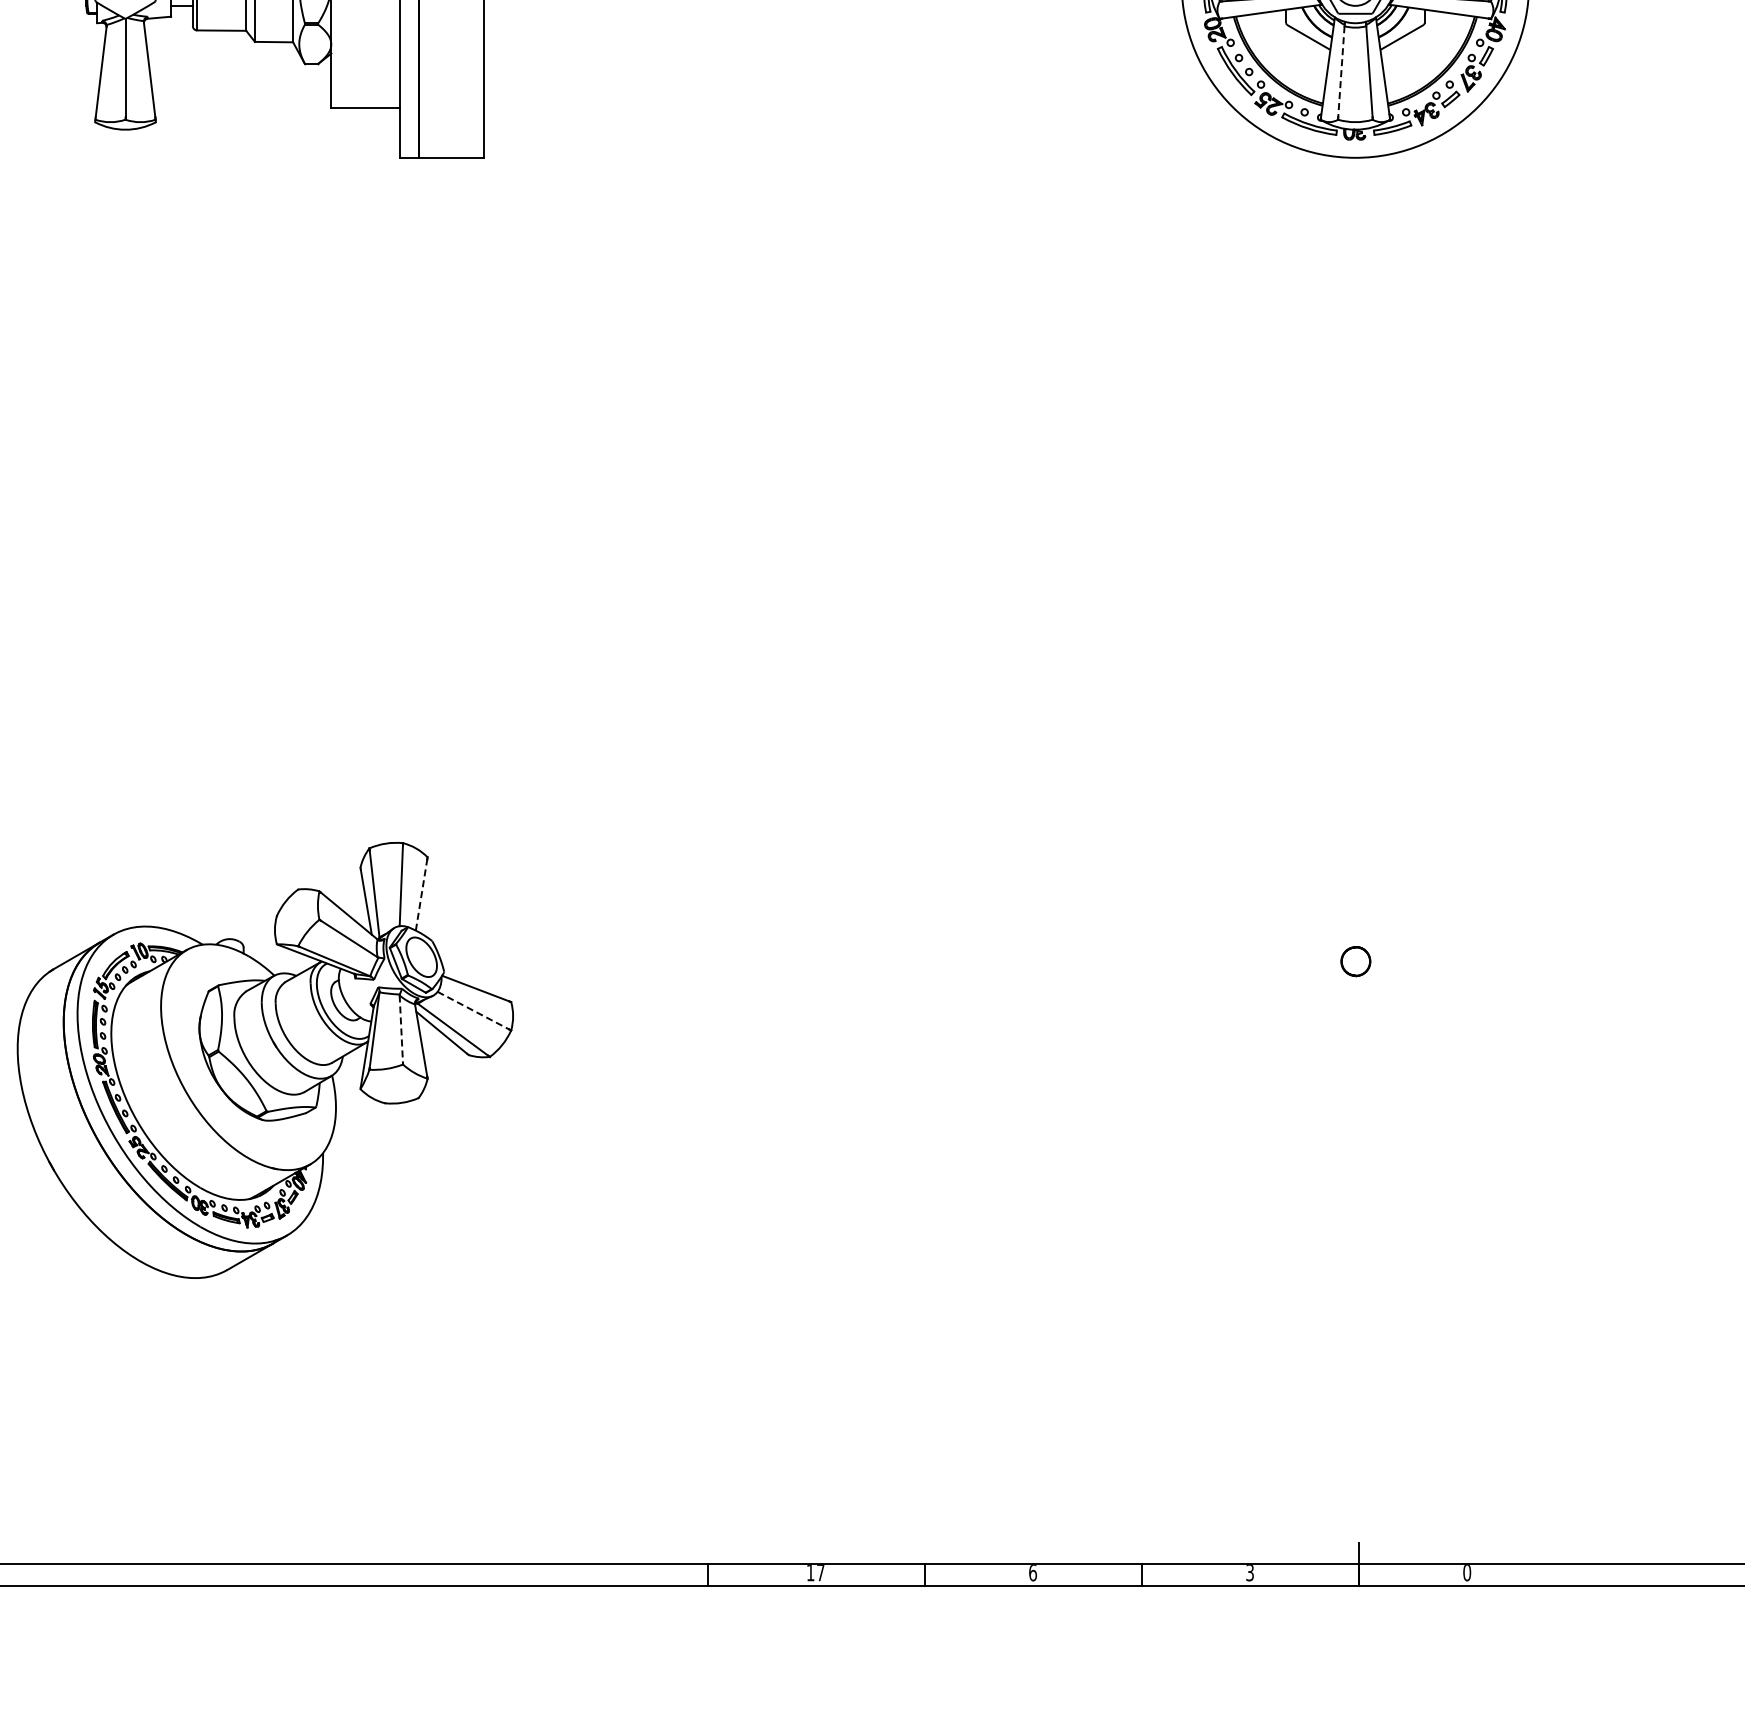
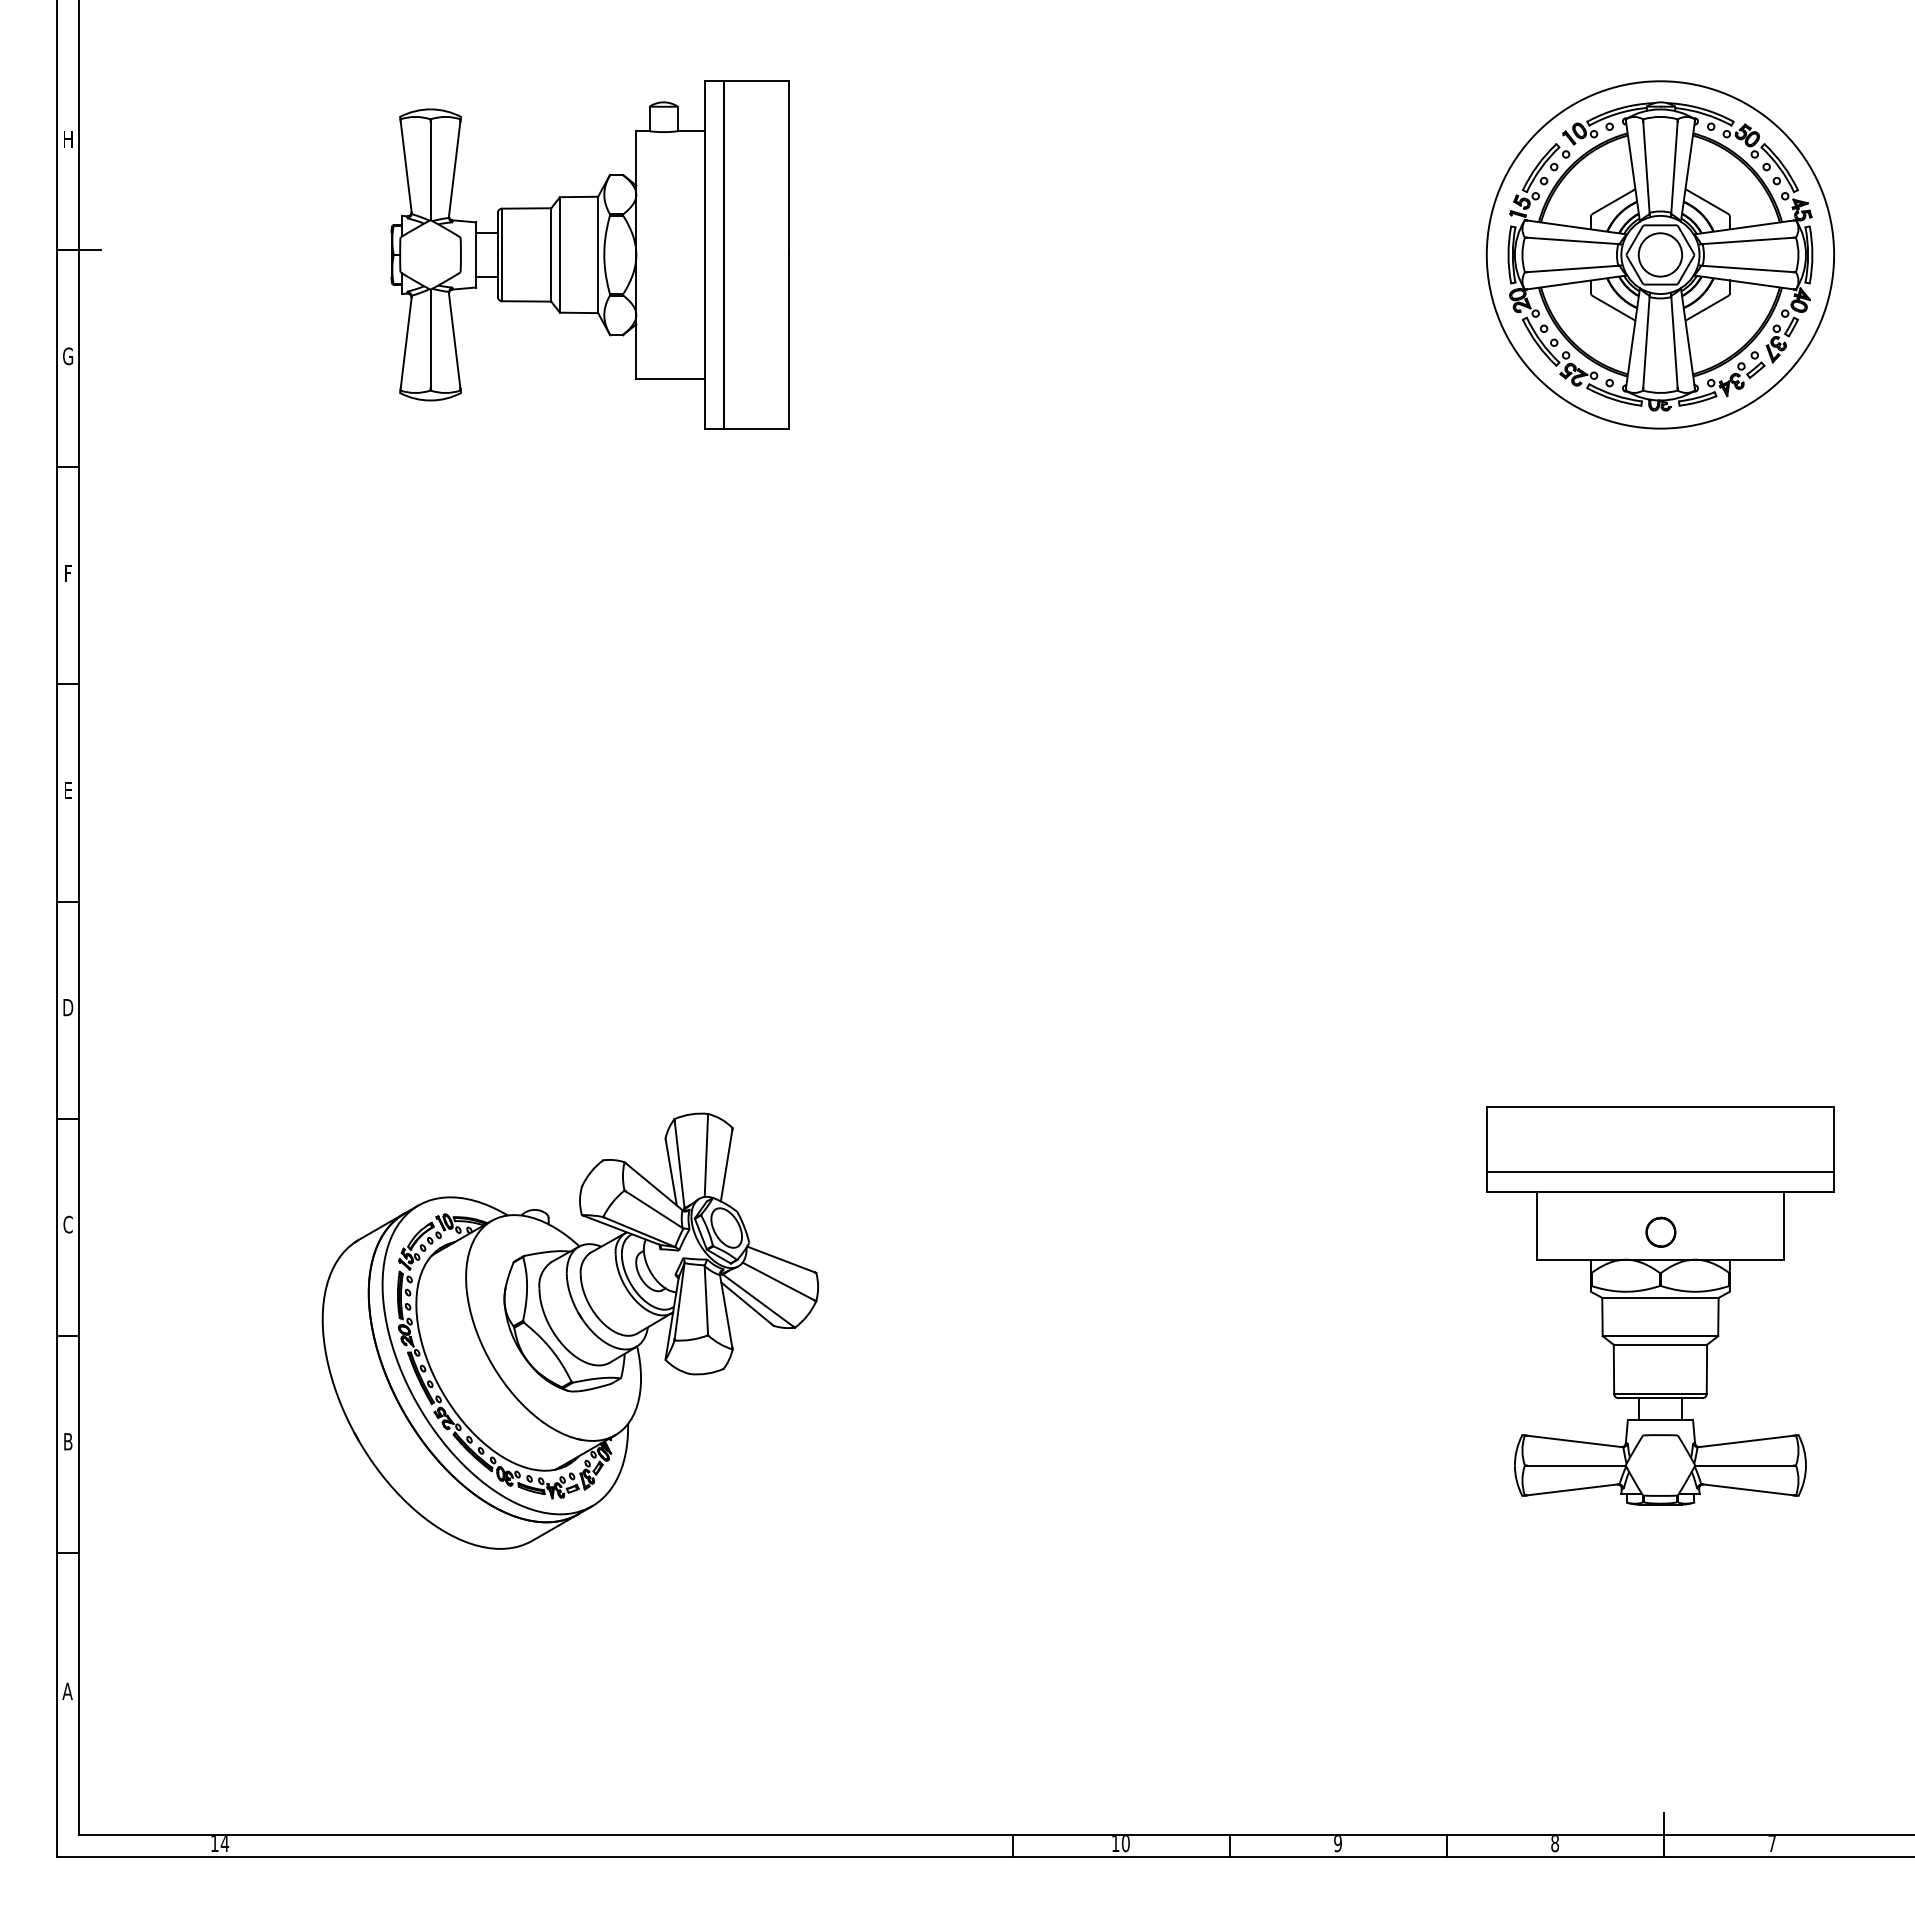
line: (1341, 71) -> (1646, 342), dashed -> solid
line: (421, 894) -> (726, 1165), dashed -> solid
line: (473, 1010) -> (778, 1281), dashed -> solid
line: (401, 1028) -> (706, 1299), dashed -> solid
part: (1355, 1034) -> (1660, 1305), added
text: (820, 1573) -> (1125, 1844), 17 -> 10
text: (1033, 1573) -> (1338, 1844), 6 -> 9
text: (1250, 1573) -> (1555, 1844), 3 -> 8
text: (1467, 1573) -> (1772, 1844), 0 -> 7

